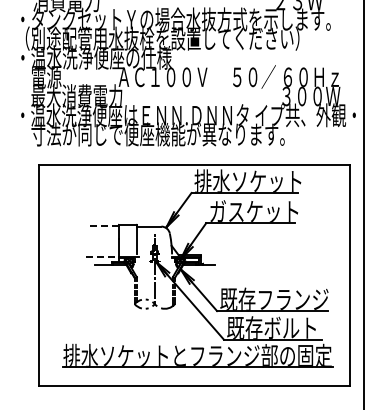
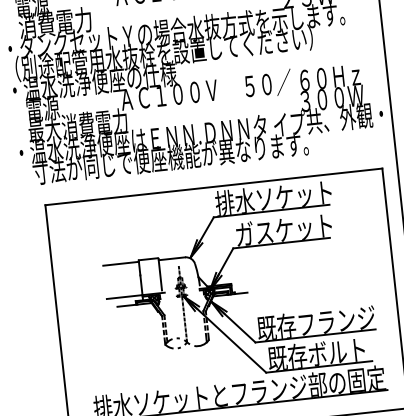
line: (101, 226) -> (120, 264), dashed -> solid
line: (102, 256) -> (124, 296), dashed -> solid

